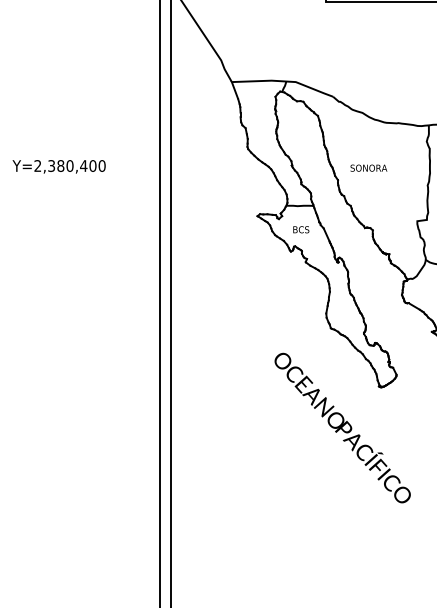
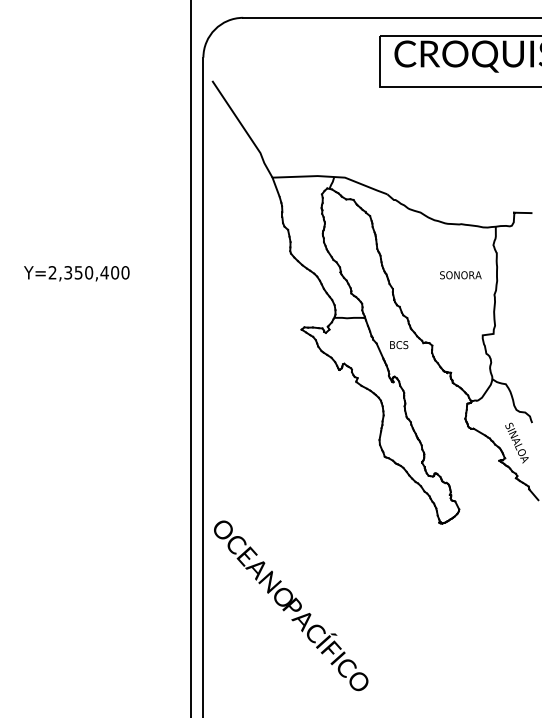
text: (60, 165) -> (78, 272), Y=2,380,400 -> Y=2,350,400
text: (368, 168) -> (460, 275), moved
text: (301, 230) -> (399, 345), moved
text: (343, 427) -> (291, 605), moved

